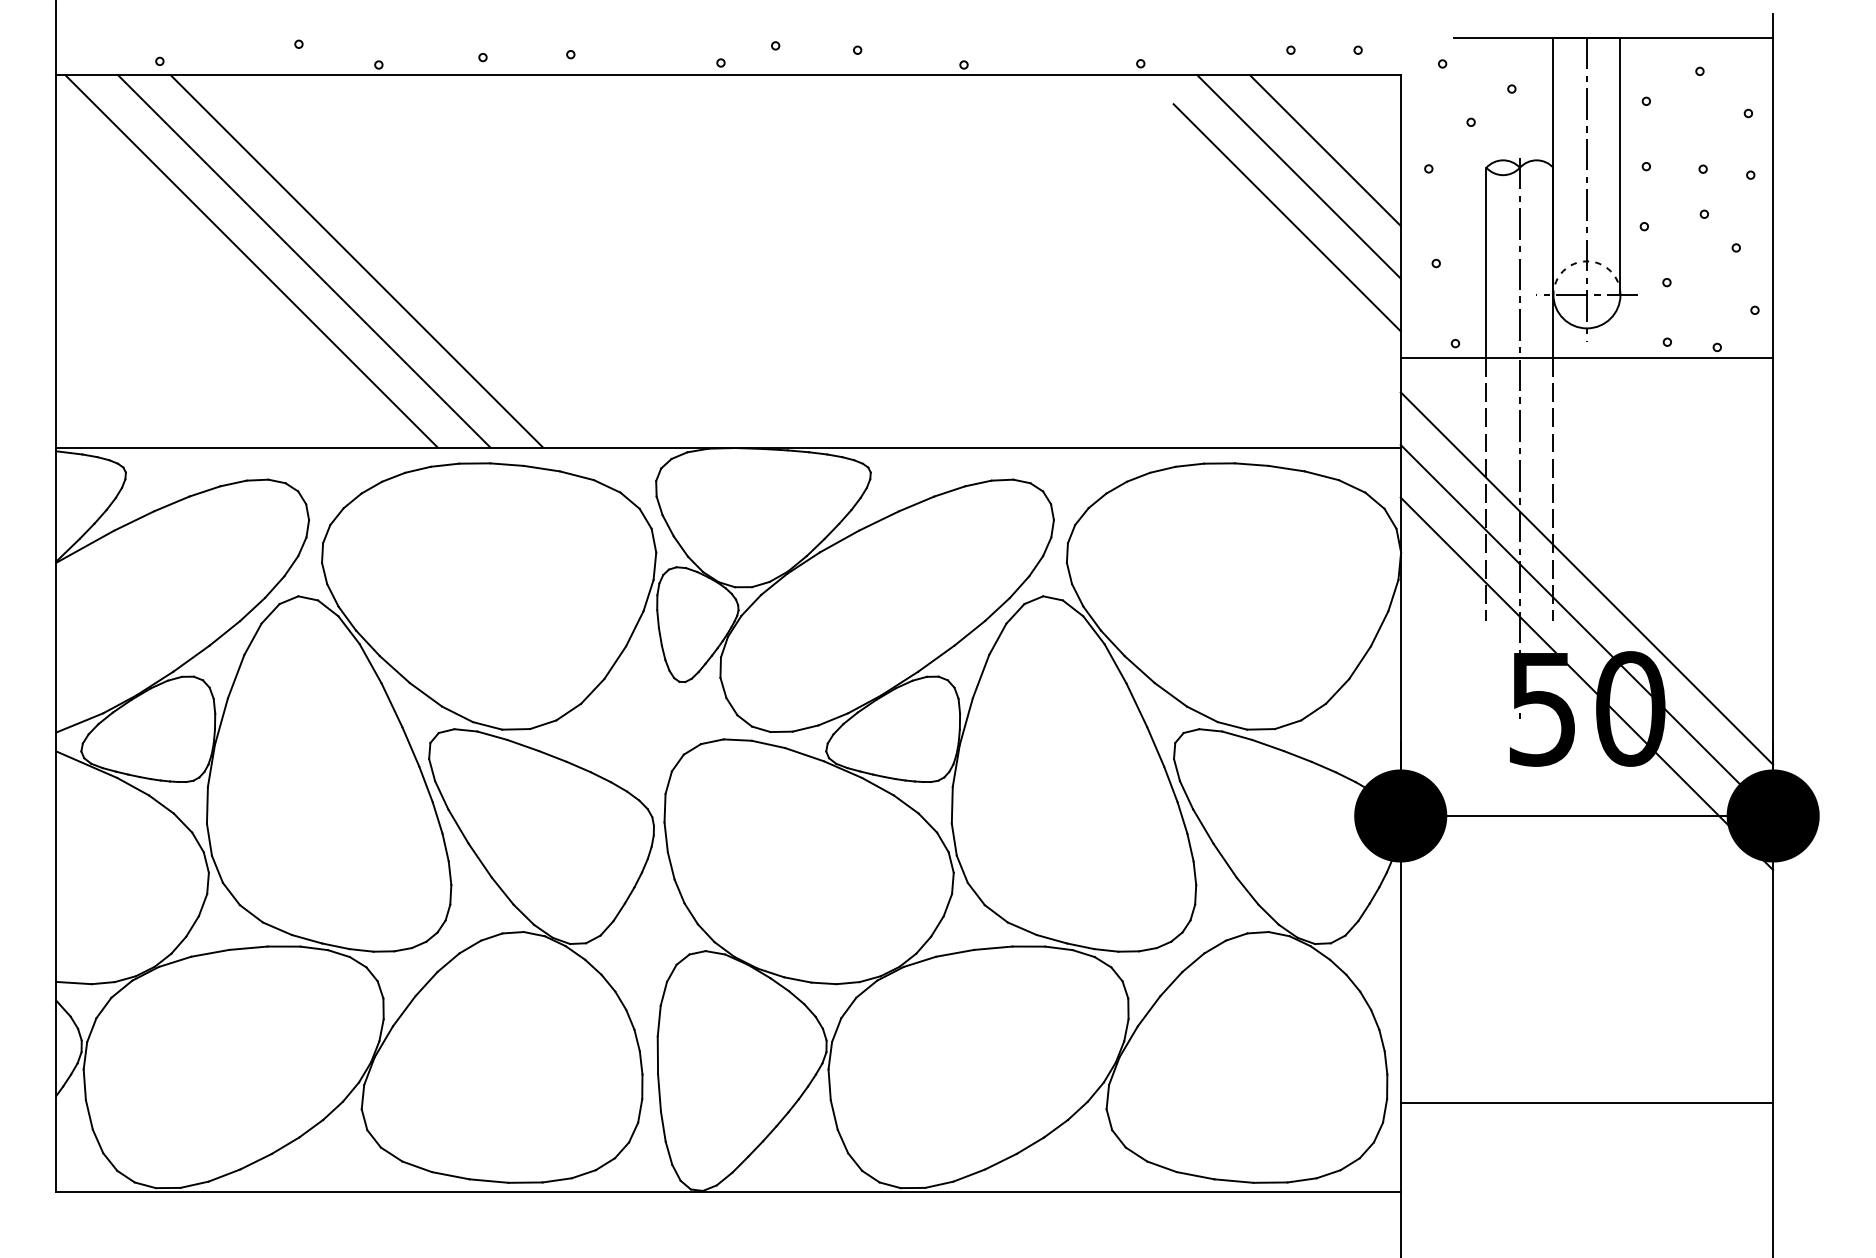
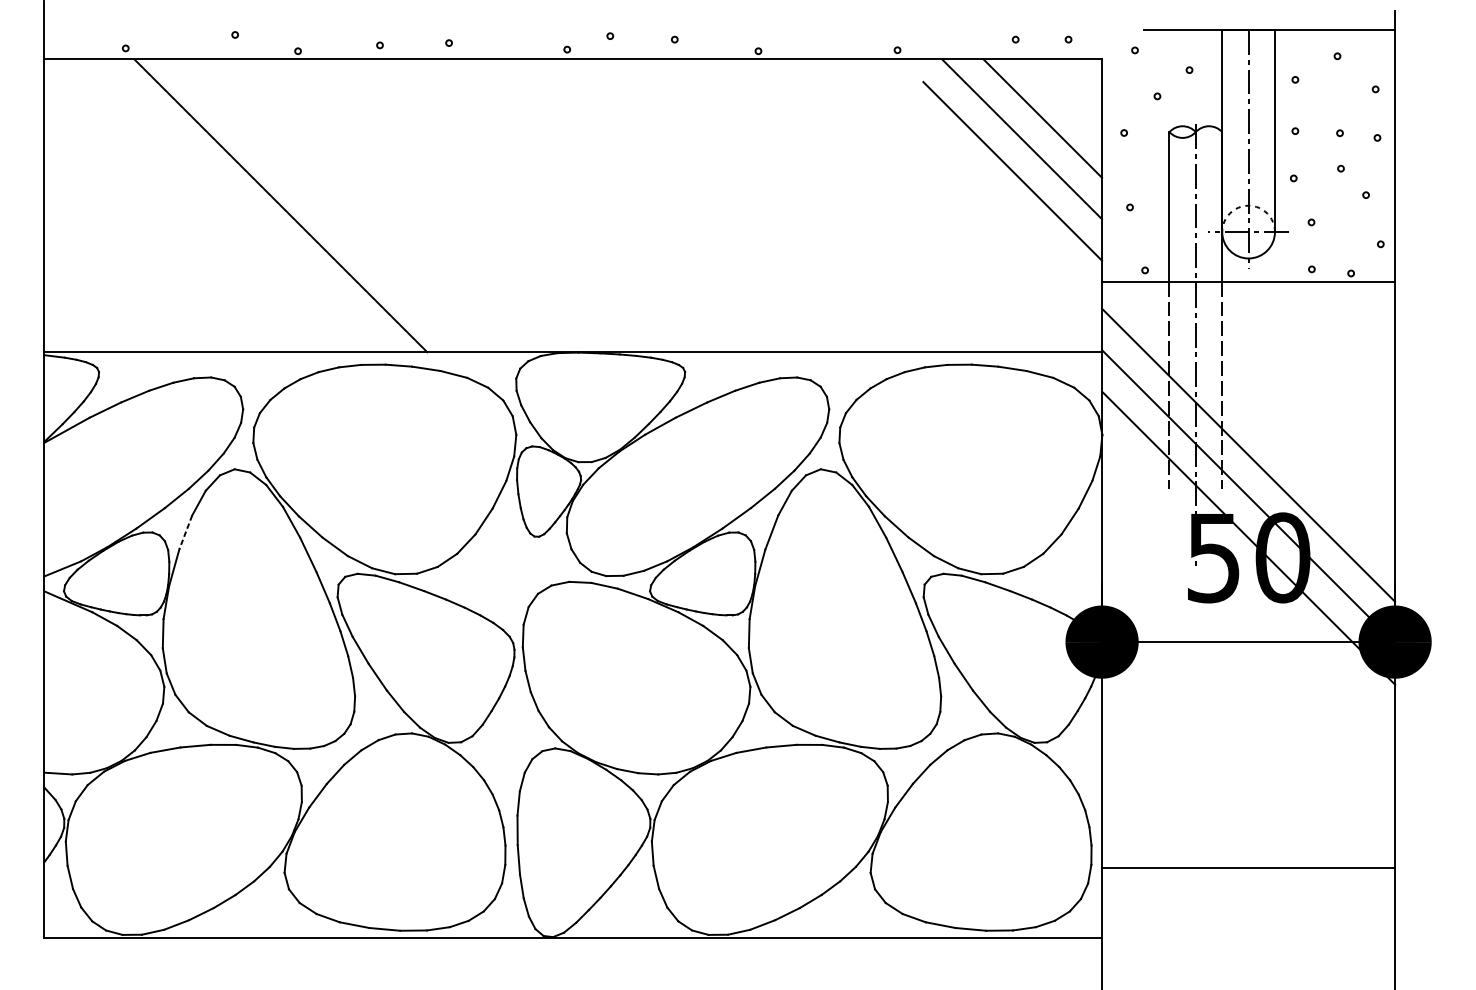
line: (251, 261) -> (197, 205), removed
line: (304, 261) -> (239, 205), removed
line: (235, 677) -> (185, 533), solid -> dashed

